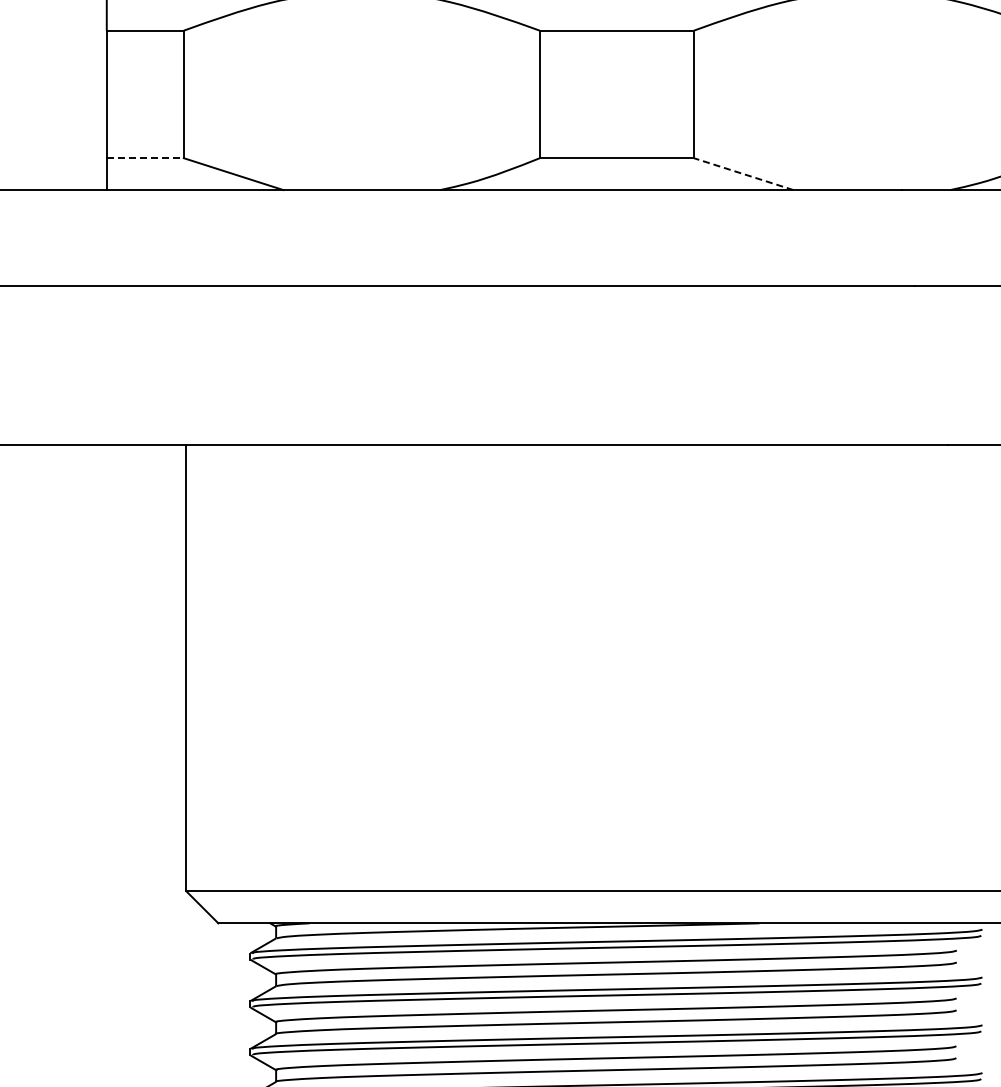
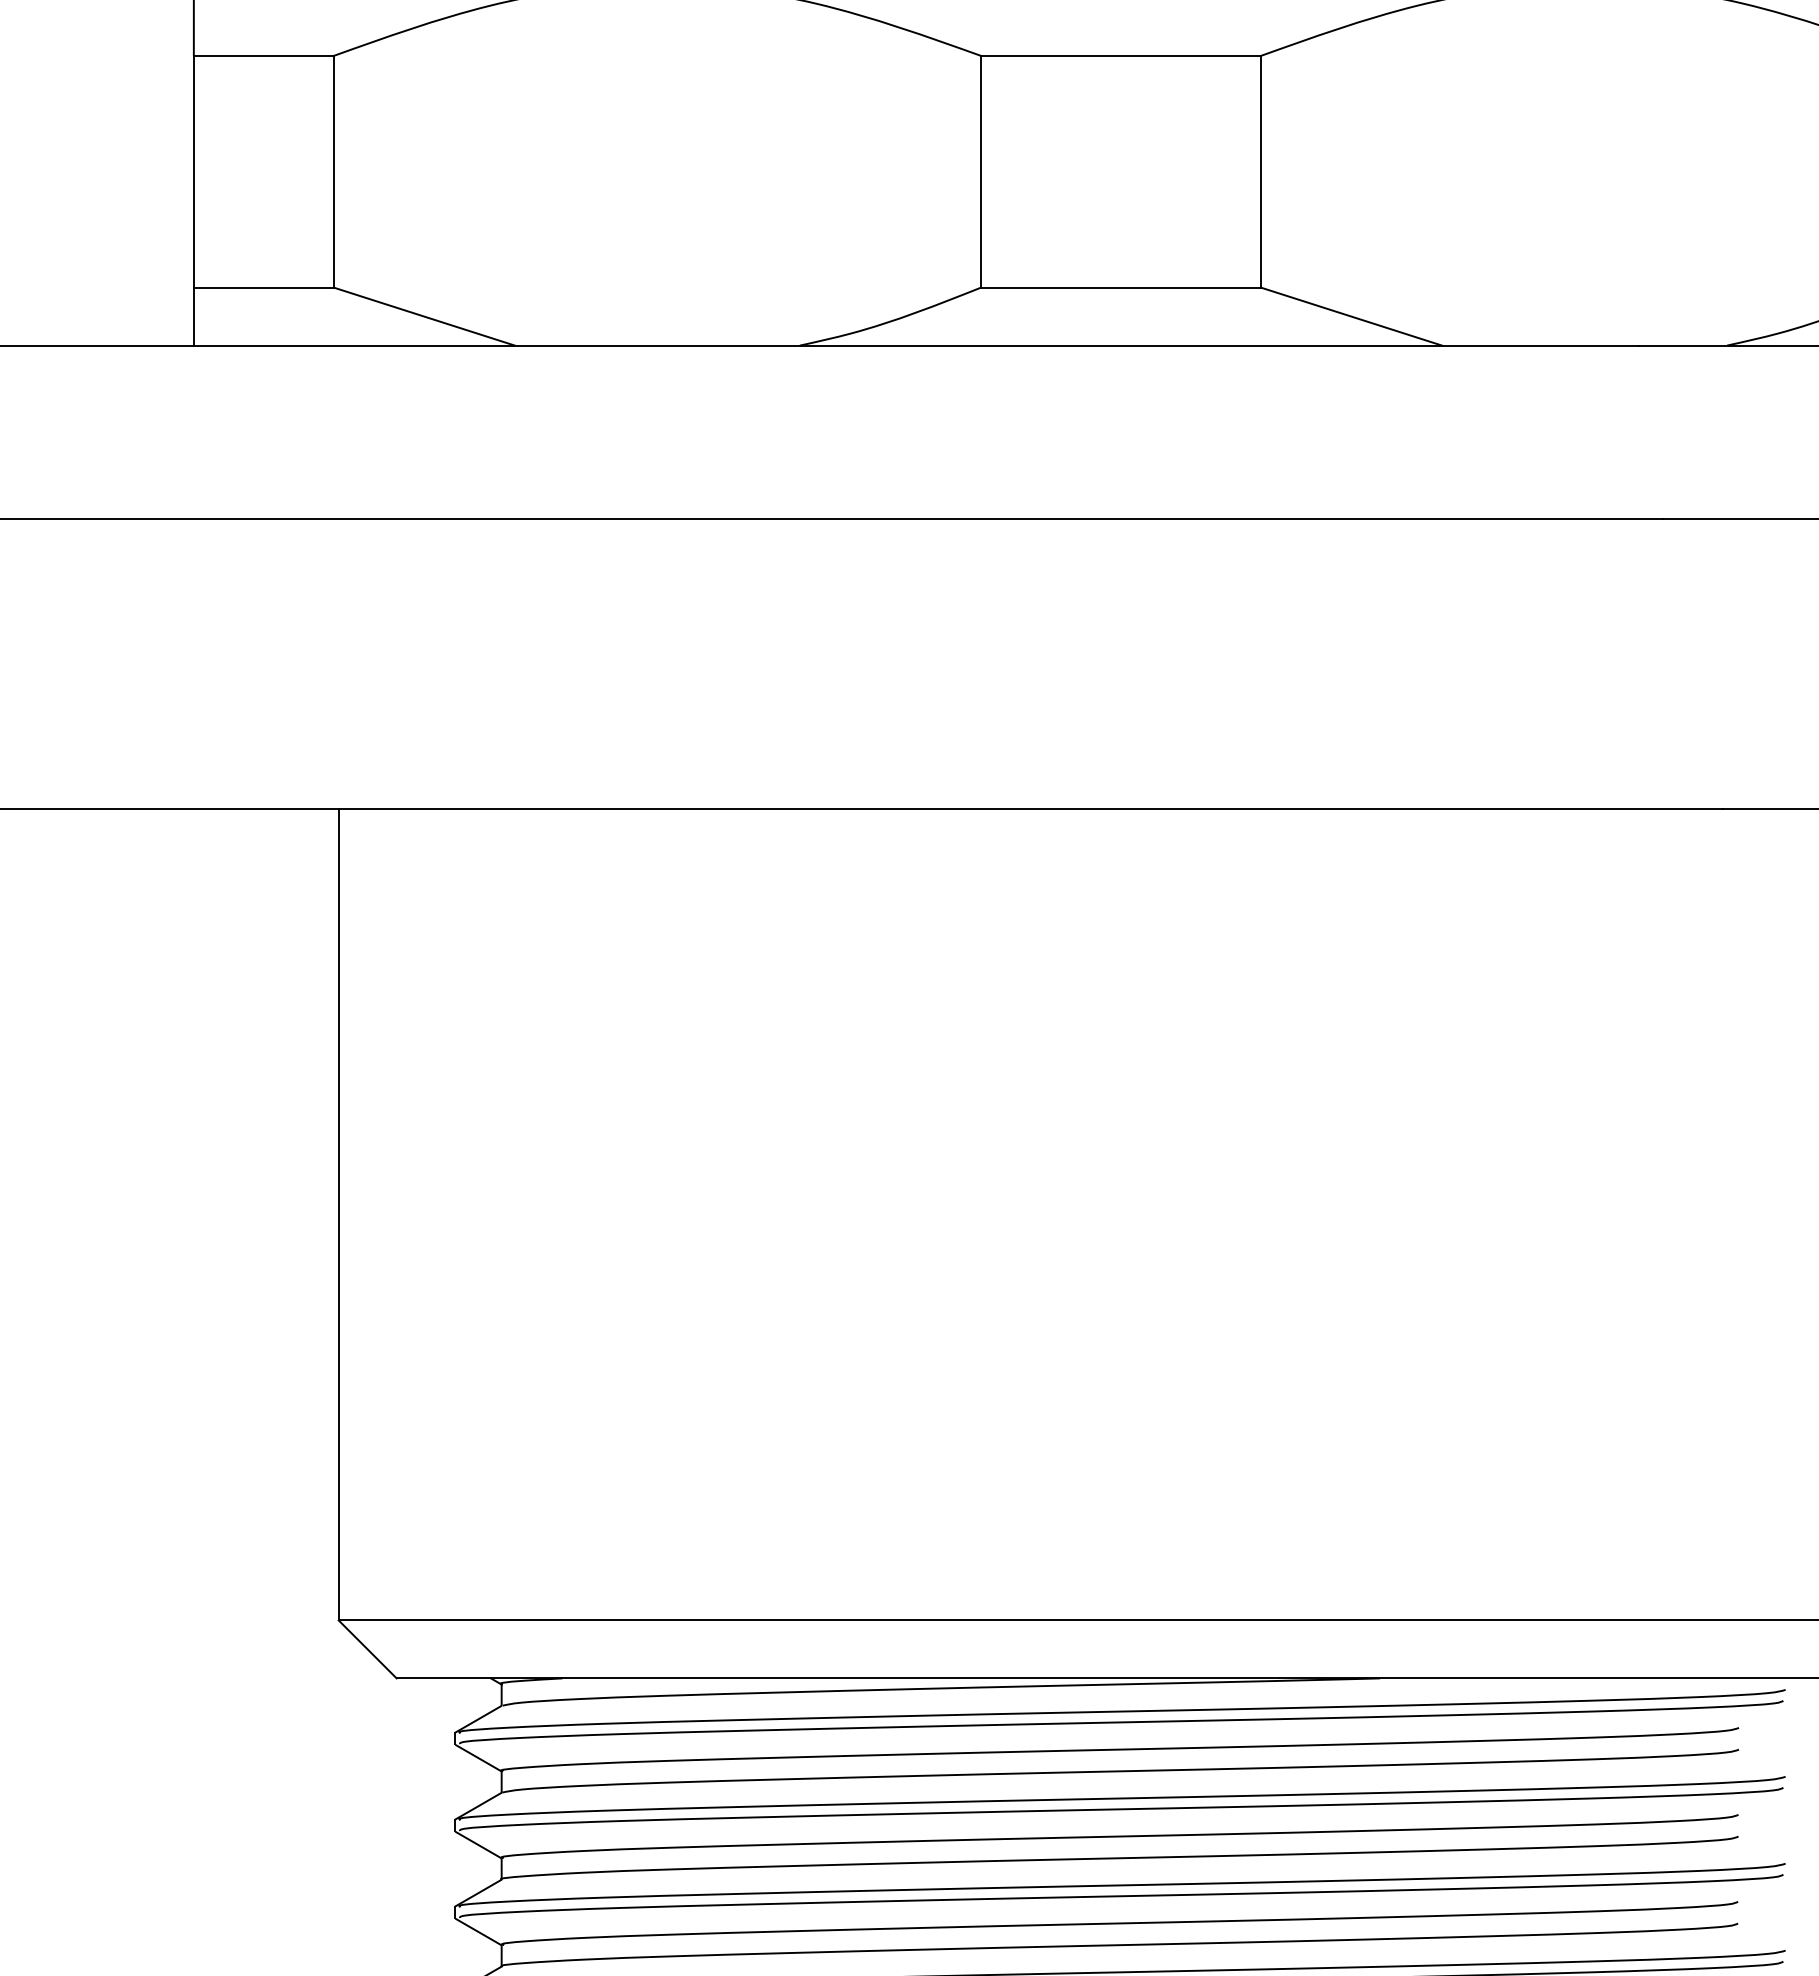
line: (145, 158) -> (264, 288), dashed -> solid
line: (743, 174) -> (1351, 317), dashed -> solid

